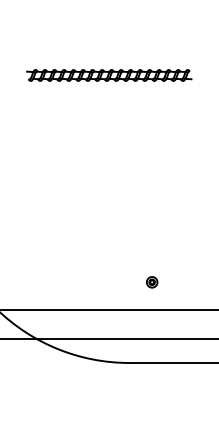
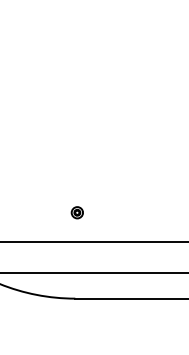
part: (152, 282) -> (77, 212), moved

